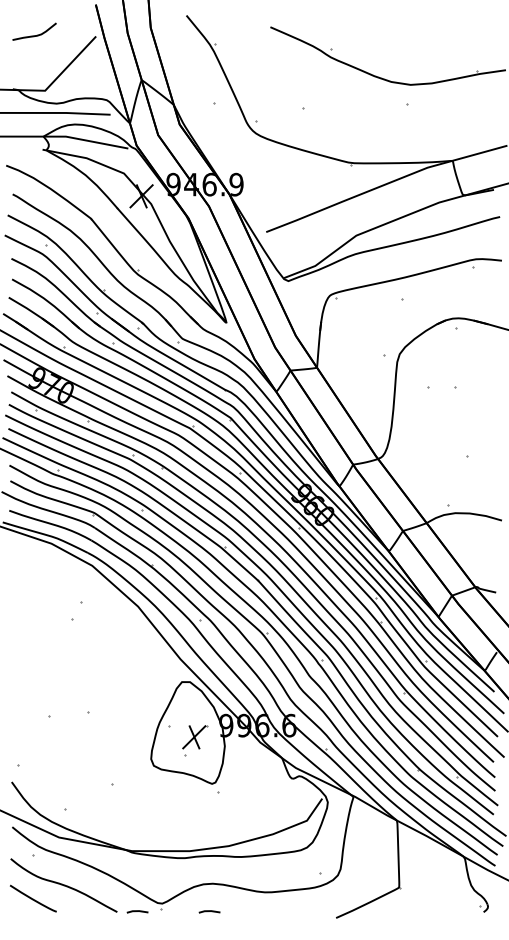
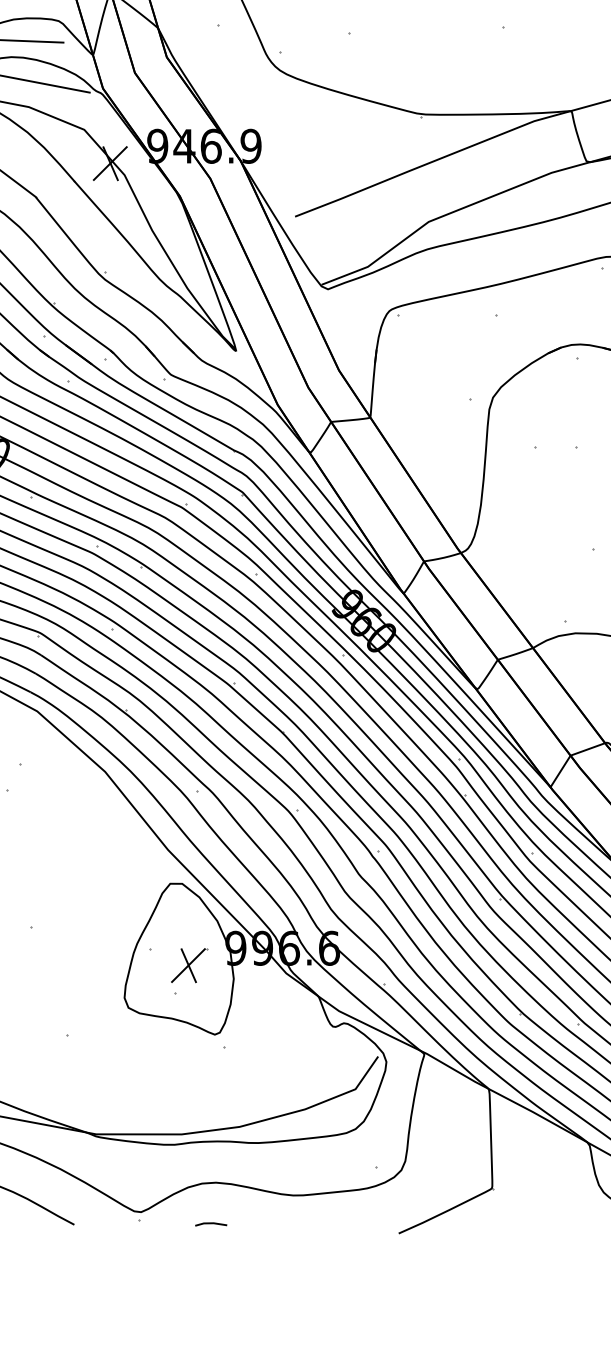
line: (137, 911) -> (104, 1223), removed

